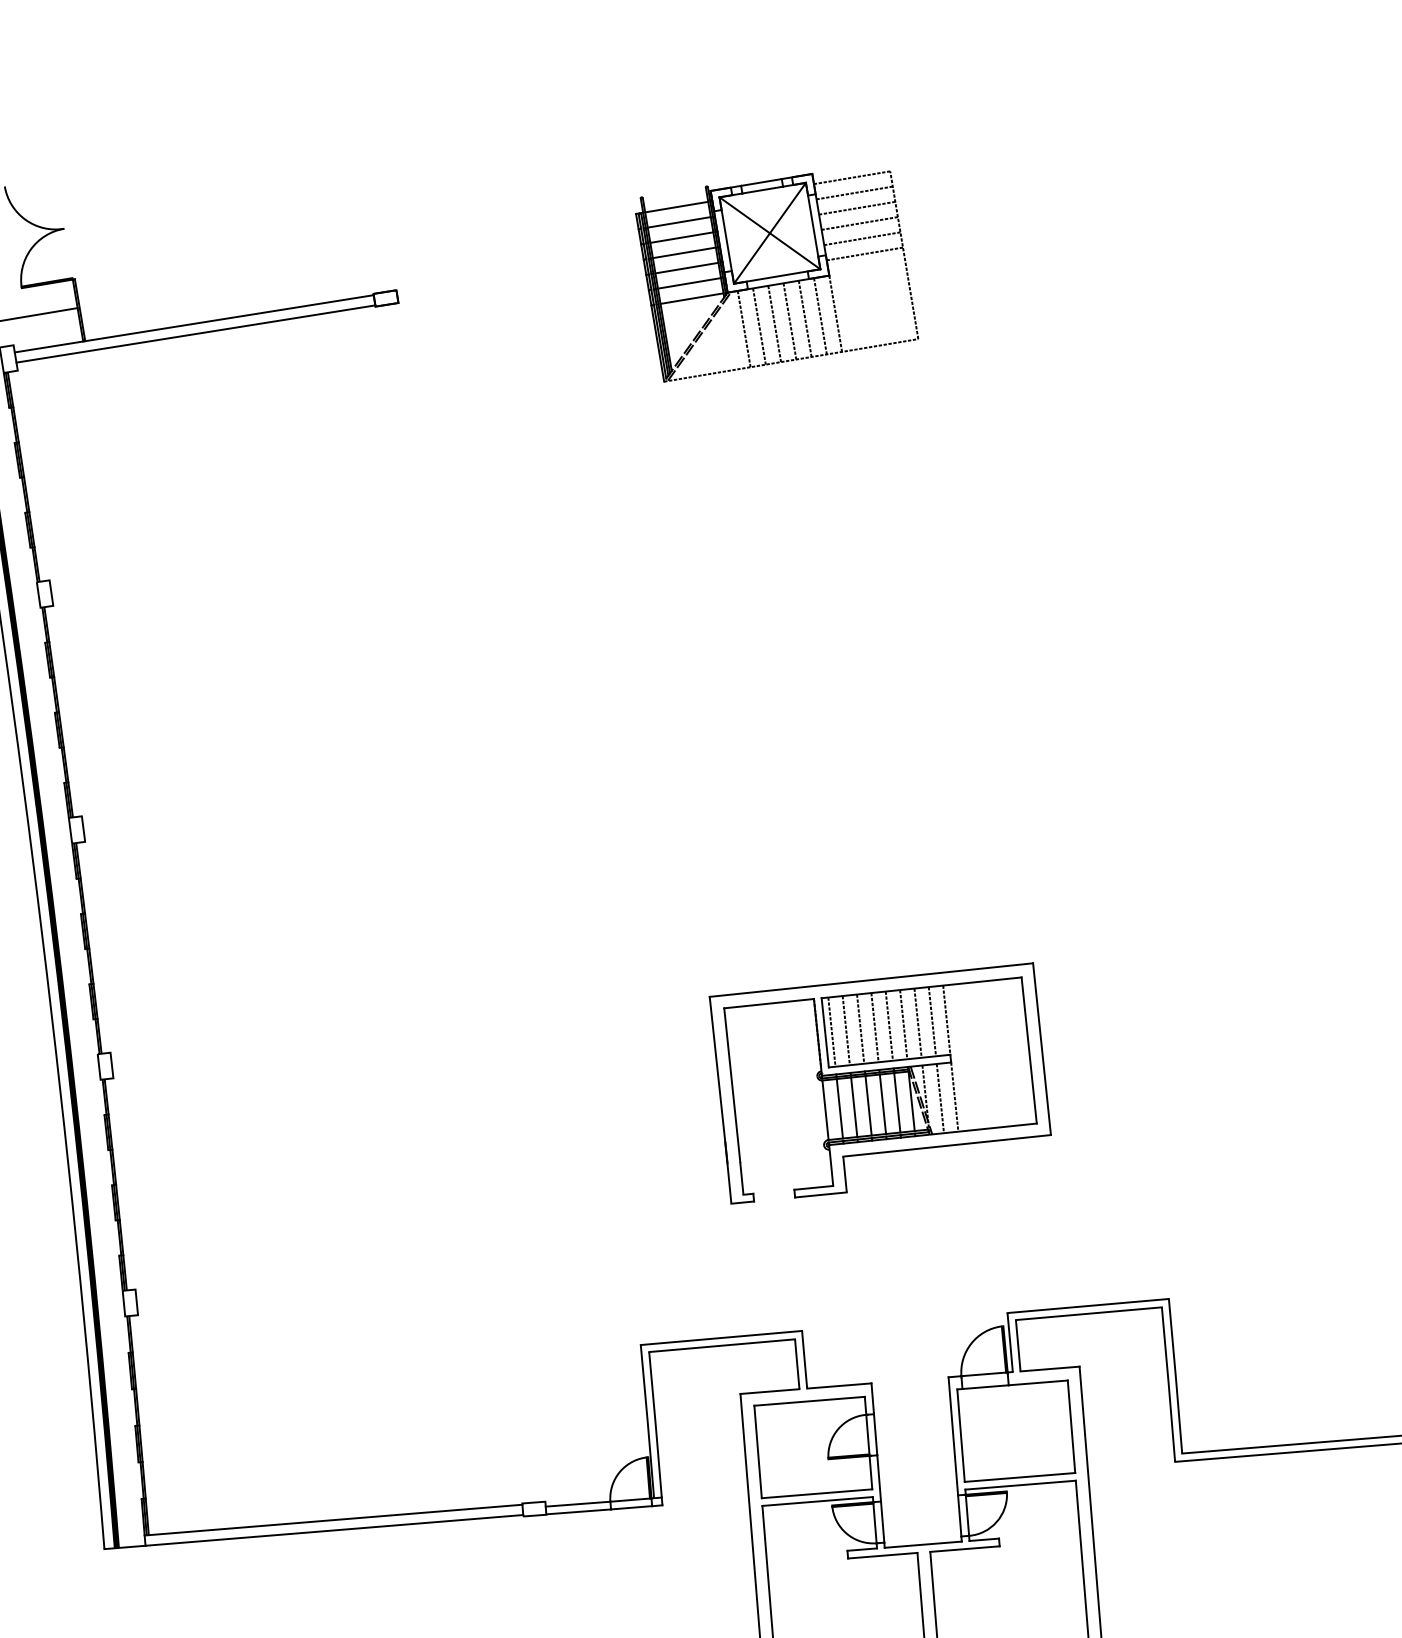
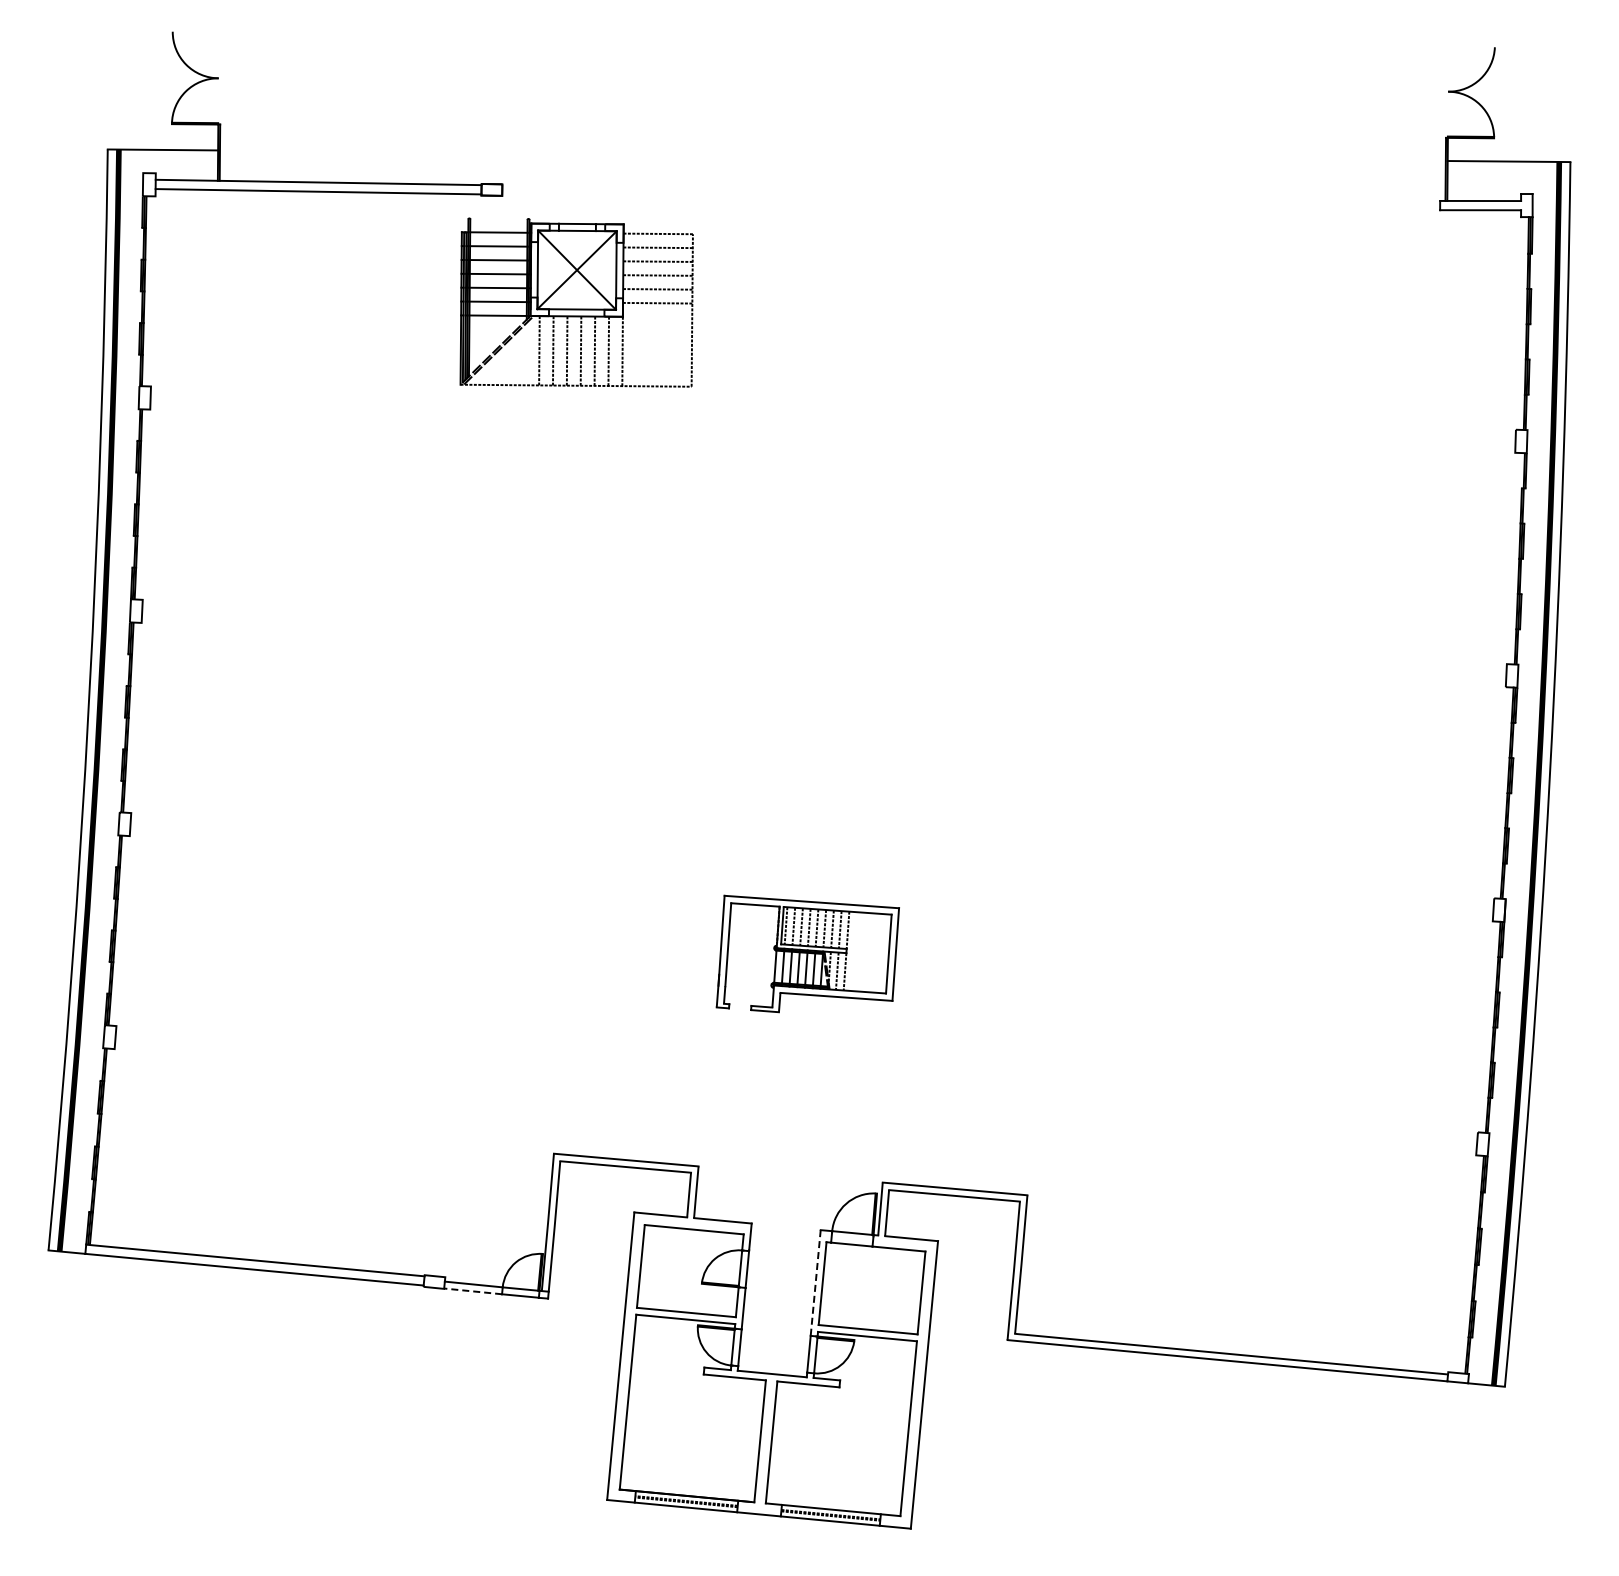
part: (775, 268) -> (576, 302), moved
part: (880, 1076) -> (807, 953), size x0.6
line: (953, 1436) -> (815, 1283), solid -> dashed
line: (578, 1512) -> (472, 1291), solid -> dashed

